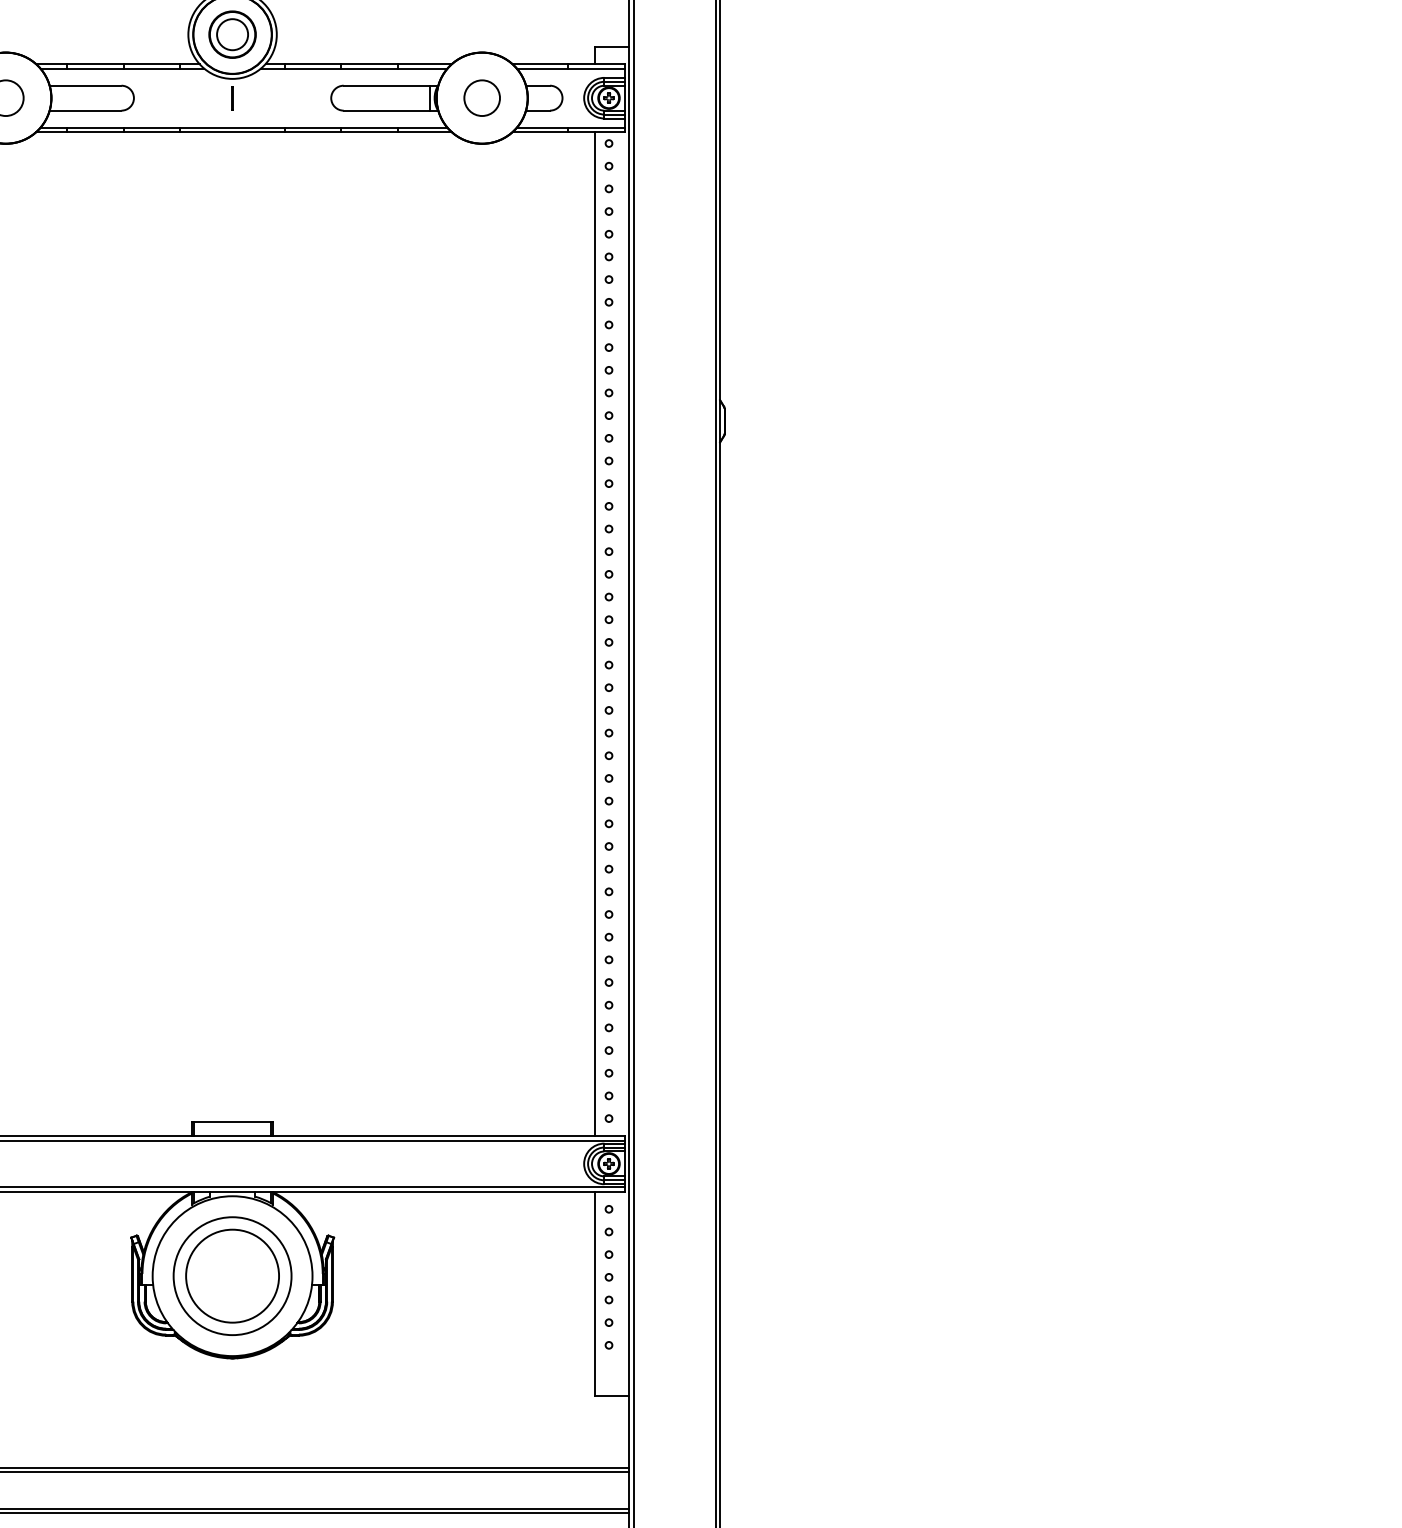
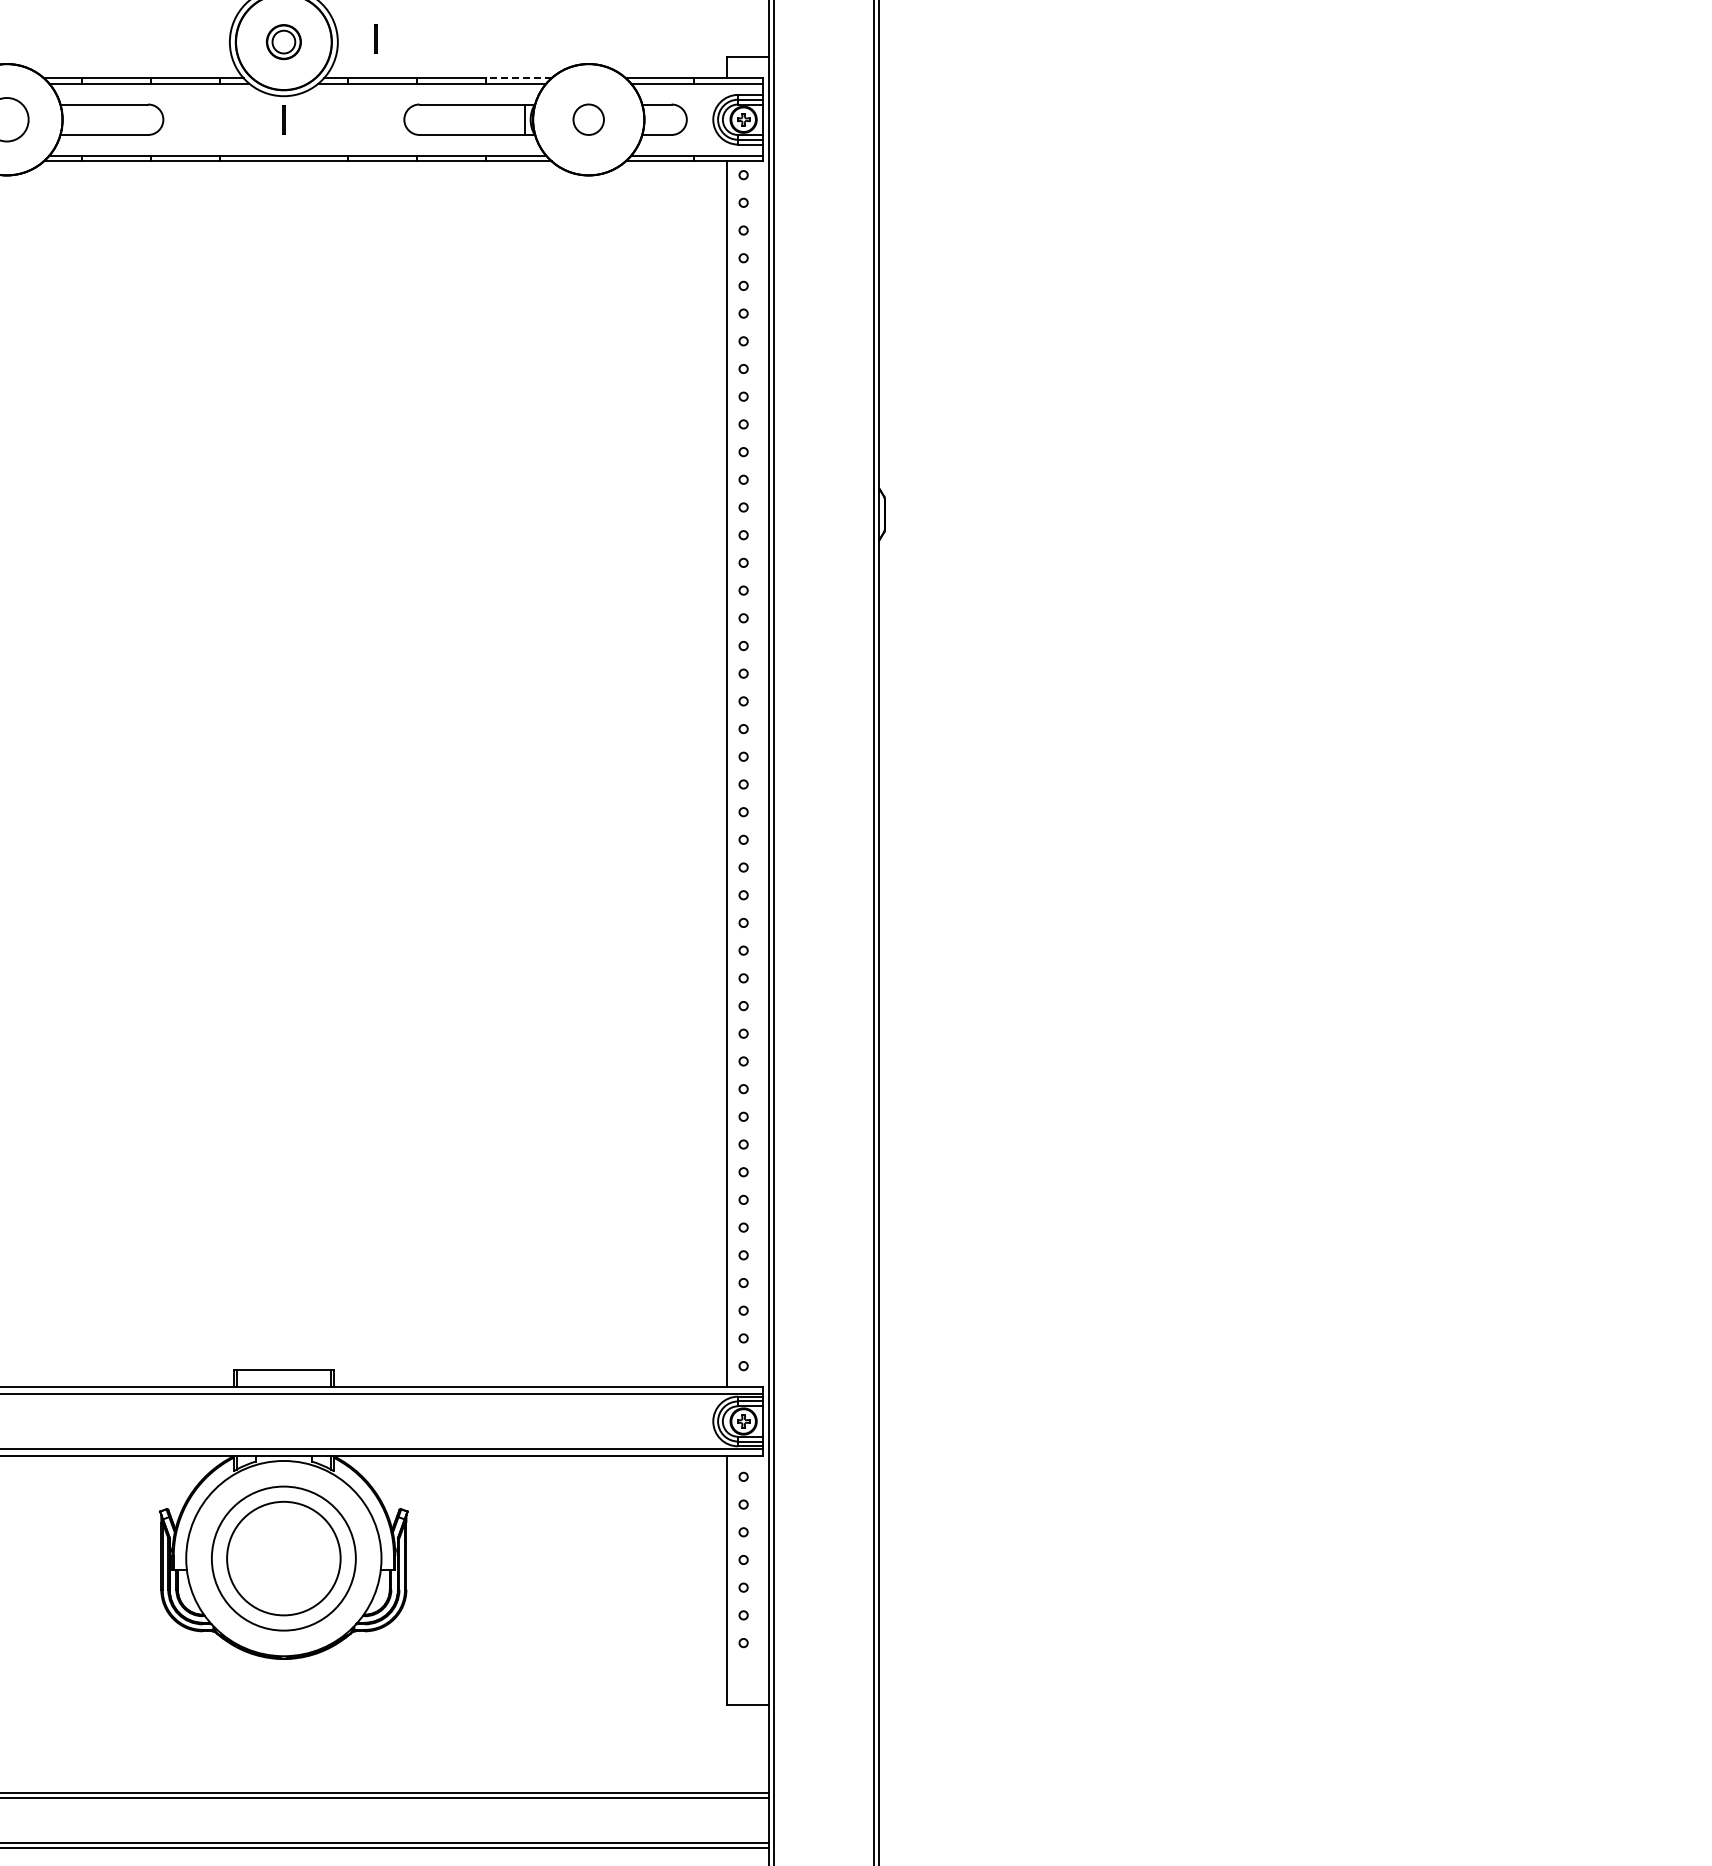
line: (307, 31) -> (375, 38), added
part: (232, 34) -> (283, 41), size x0.6
line: (424, 64) -> (518, 78), solid -> dashed
circle: (481, 97) -> (588, 119), size x0.7

